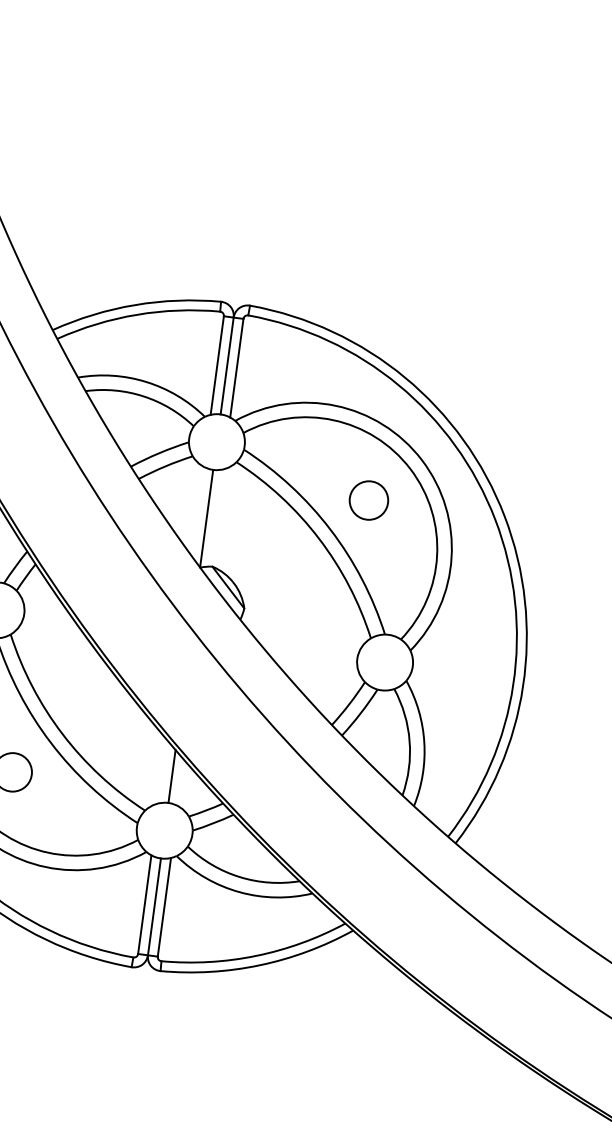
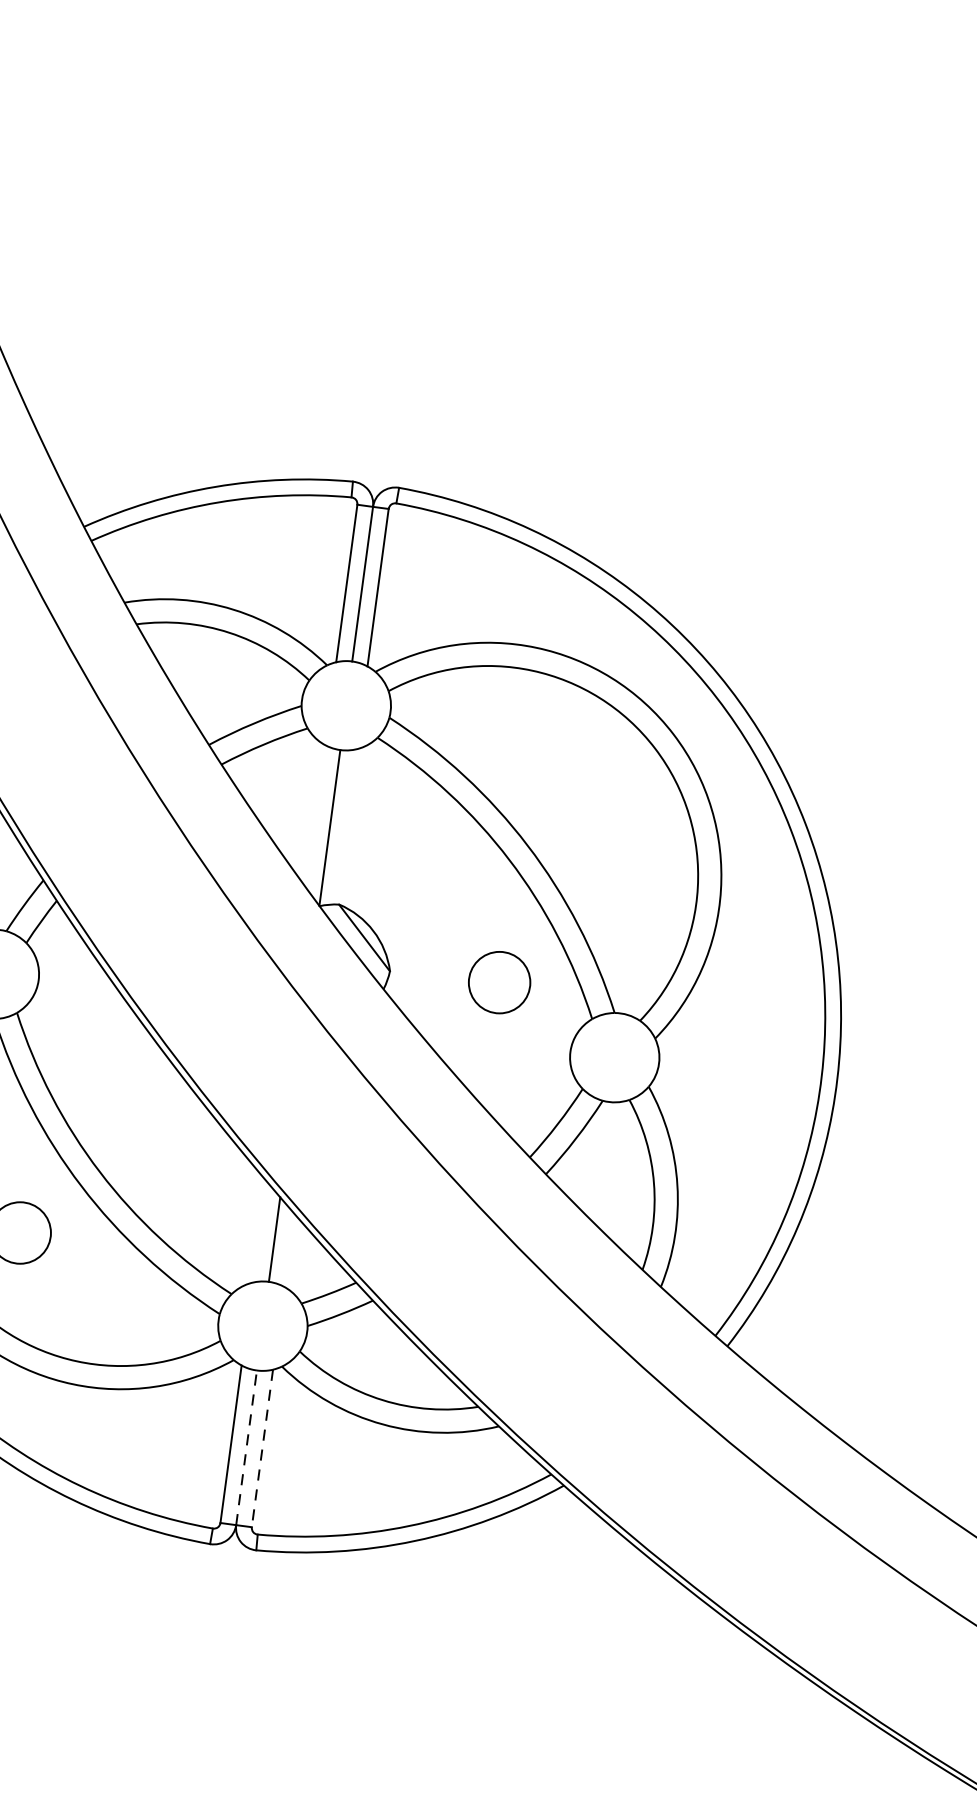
circle: (368, 500) -> (498, 982), moved
line: (154, 906) -> (246, 1447), solid -> dashed
line: (164, 907) -> (262, 1448), solid -> dashed

